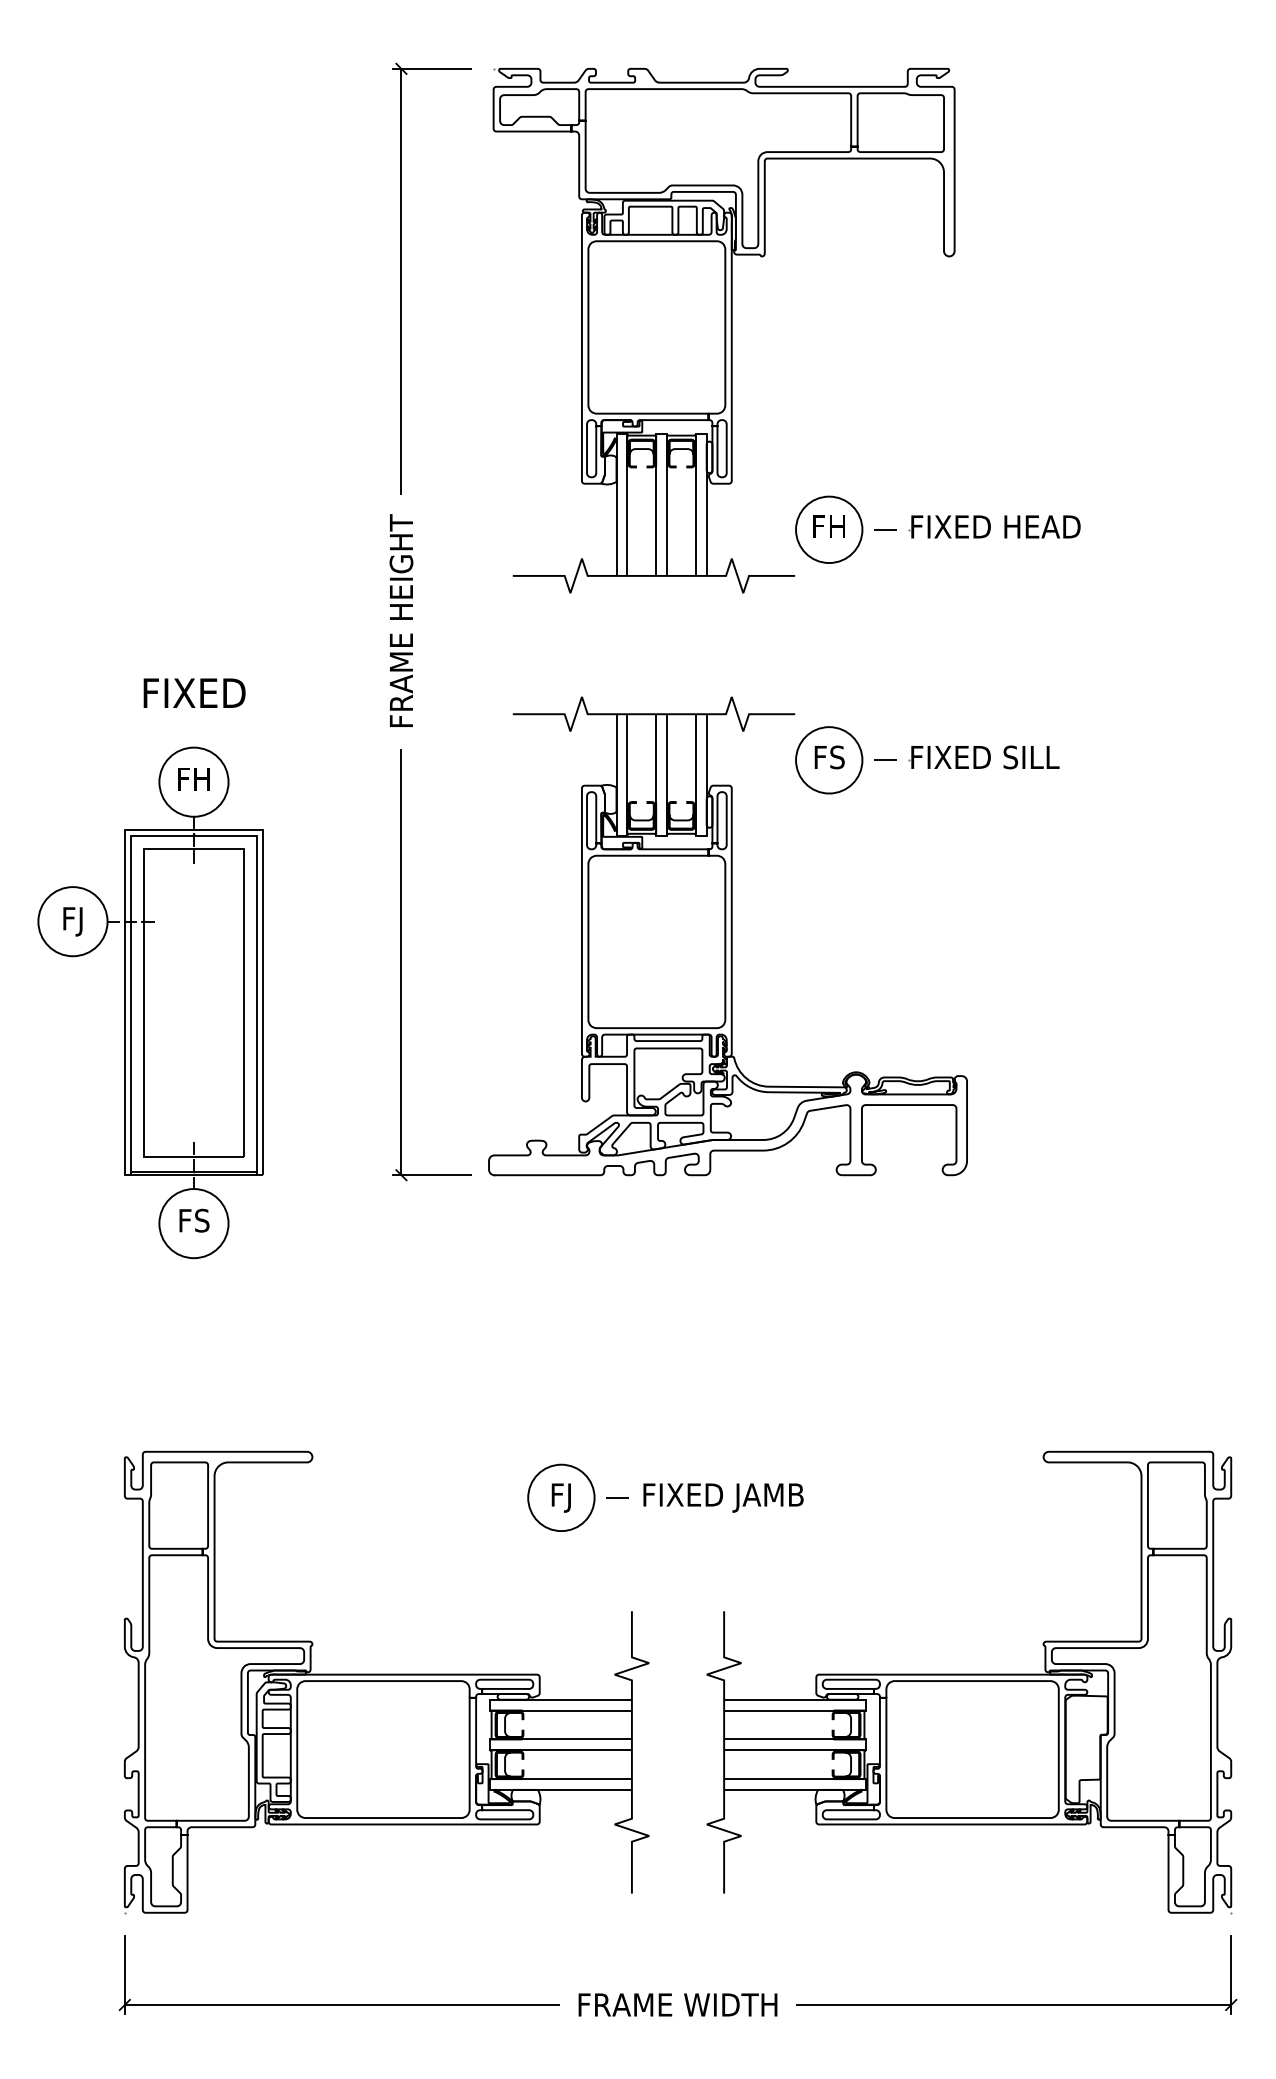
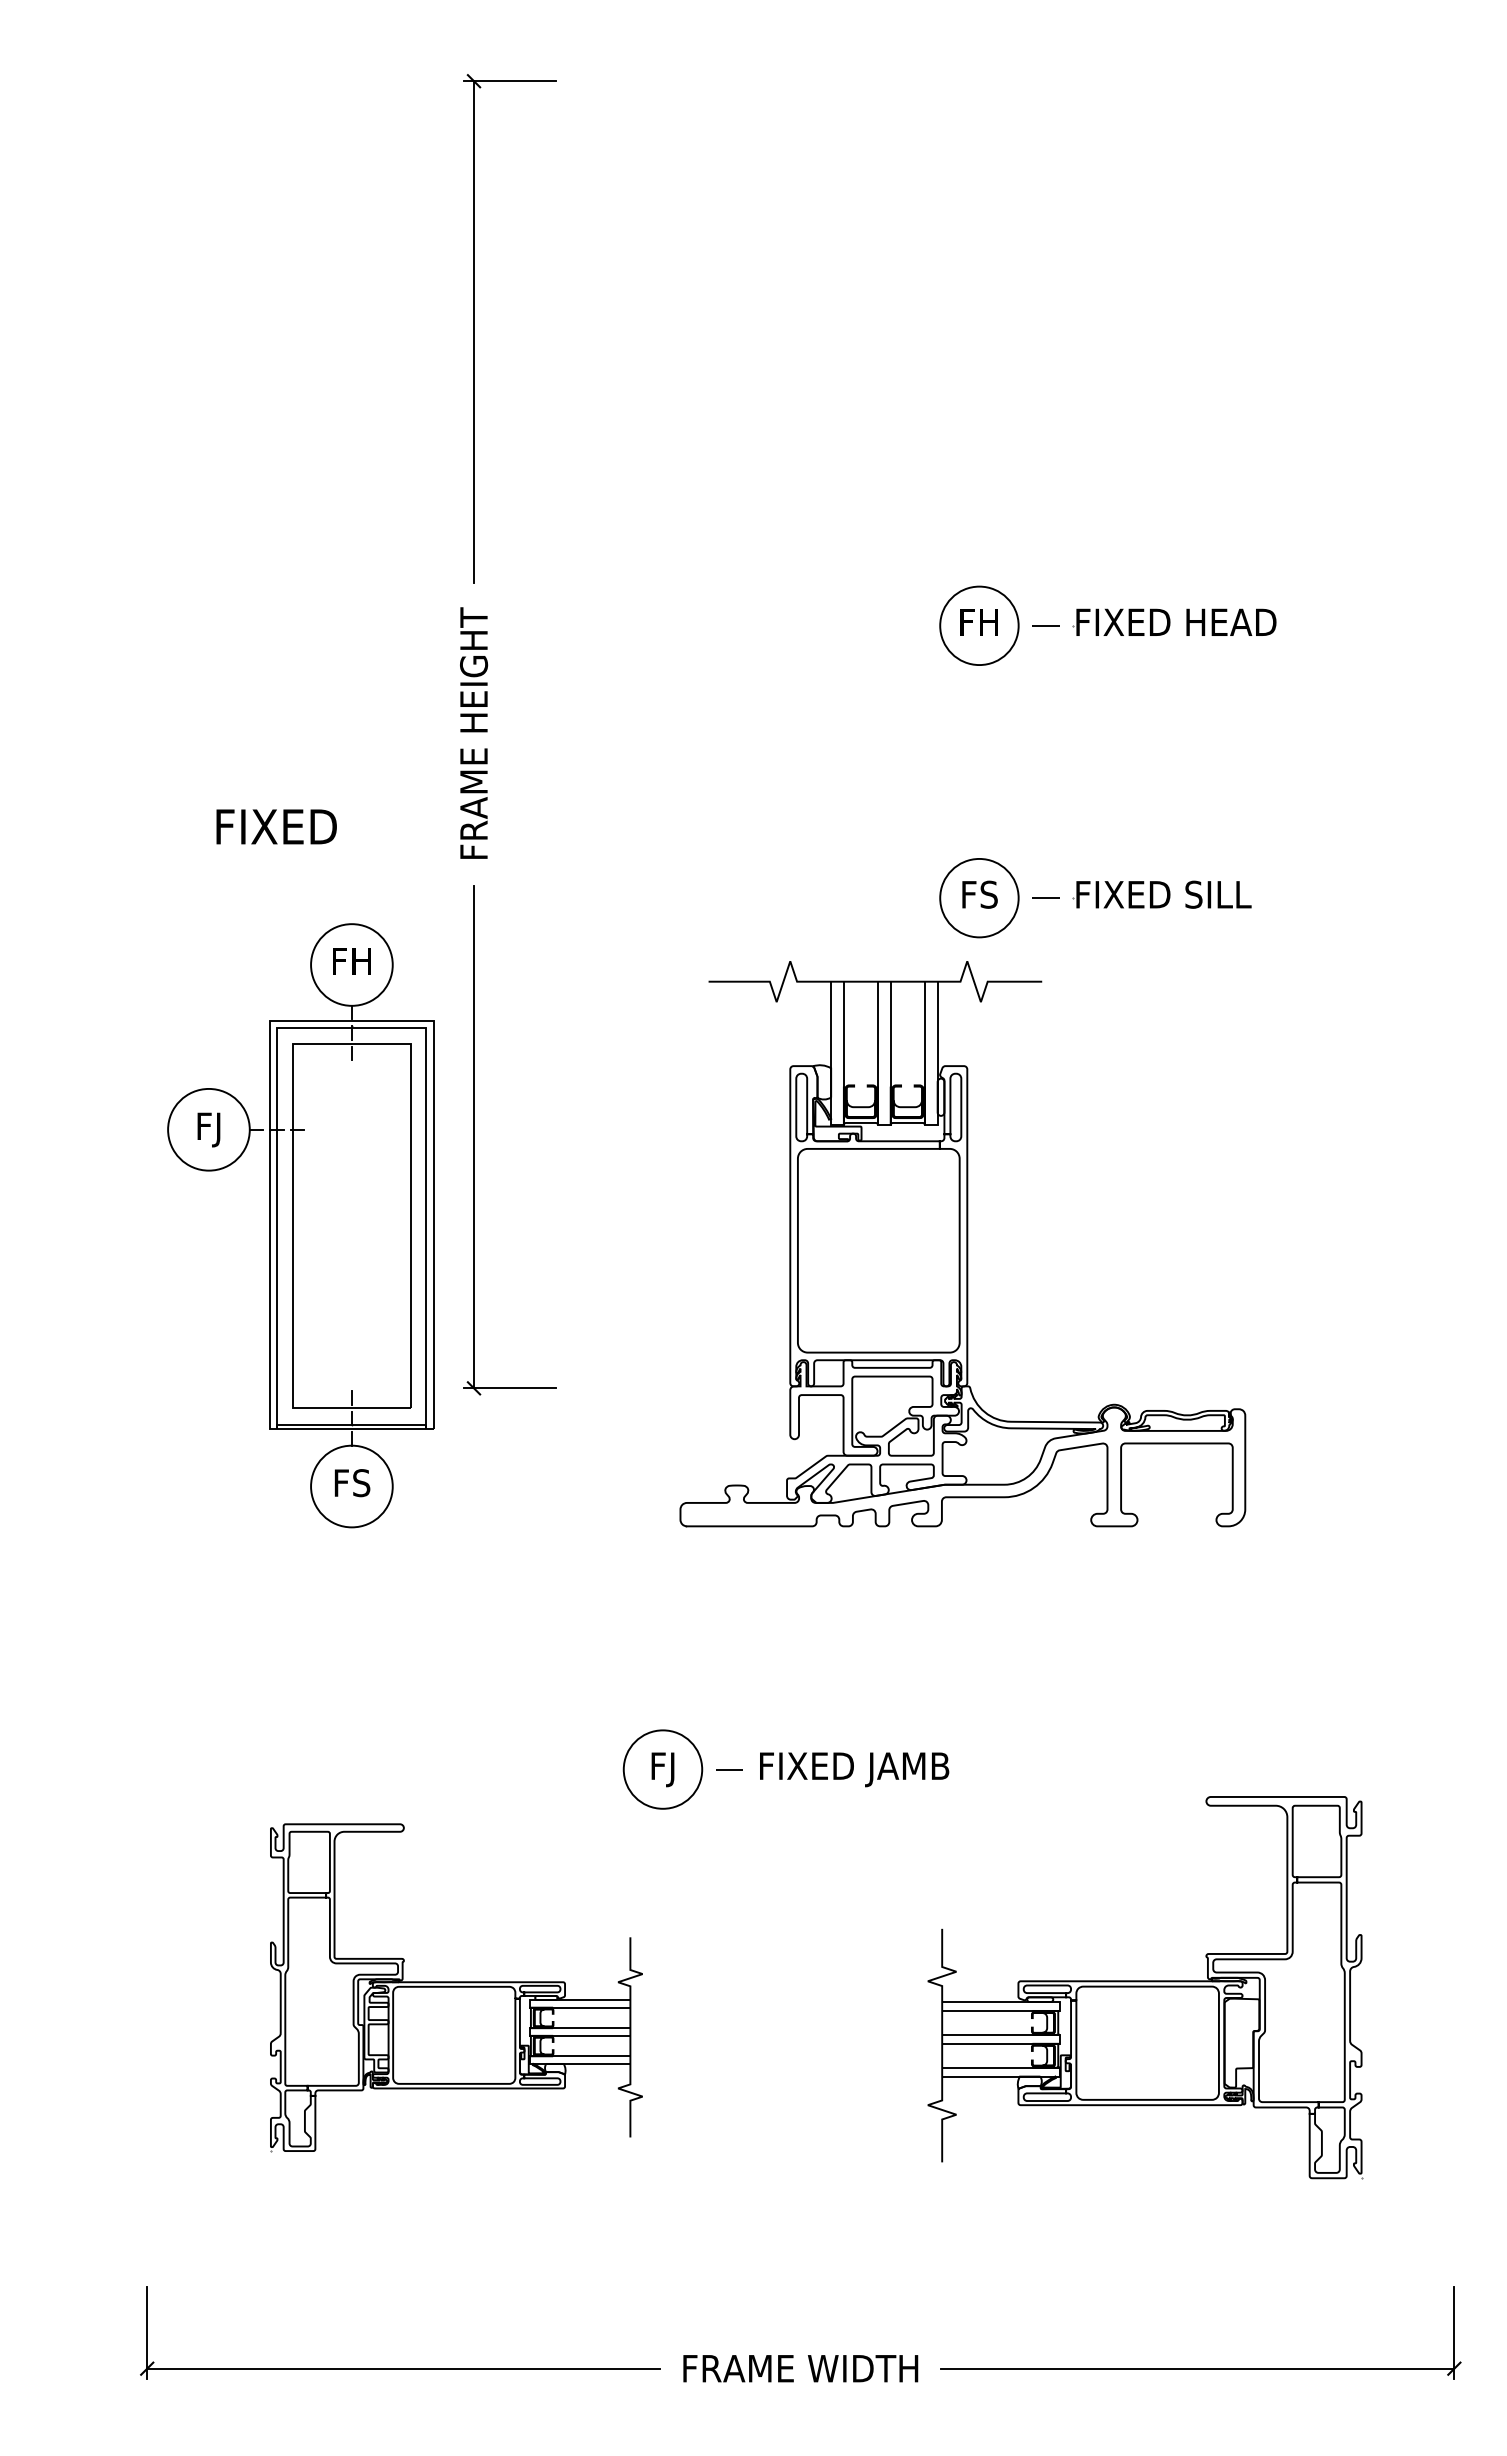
part: (724, 330) -> (855, 390), removed
text: (194, 692) -> (276, 826), moved
part: (727, 936) -> (962, 1244), moved
part: (150, 1002) -> (300, 1225), moved
part: (386, 1682) -> (456, 1987), size x0.6
part: (968, 1682) -> (1144, 1987), size x0.7

